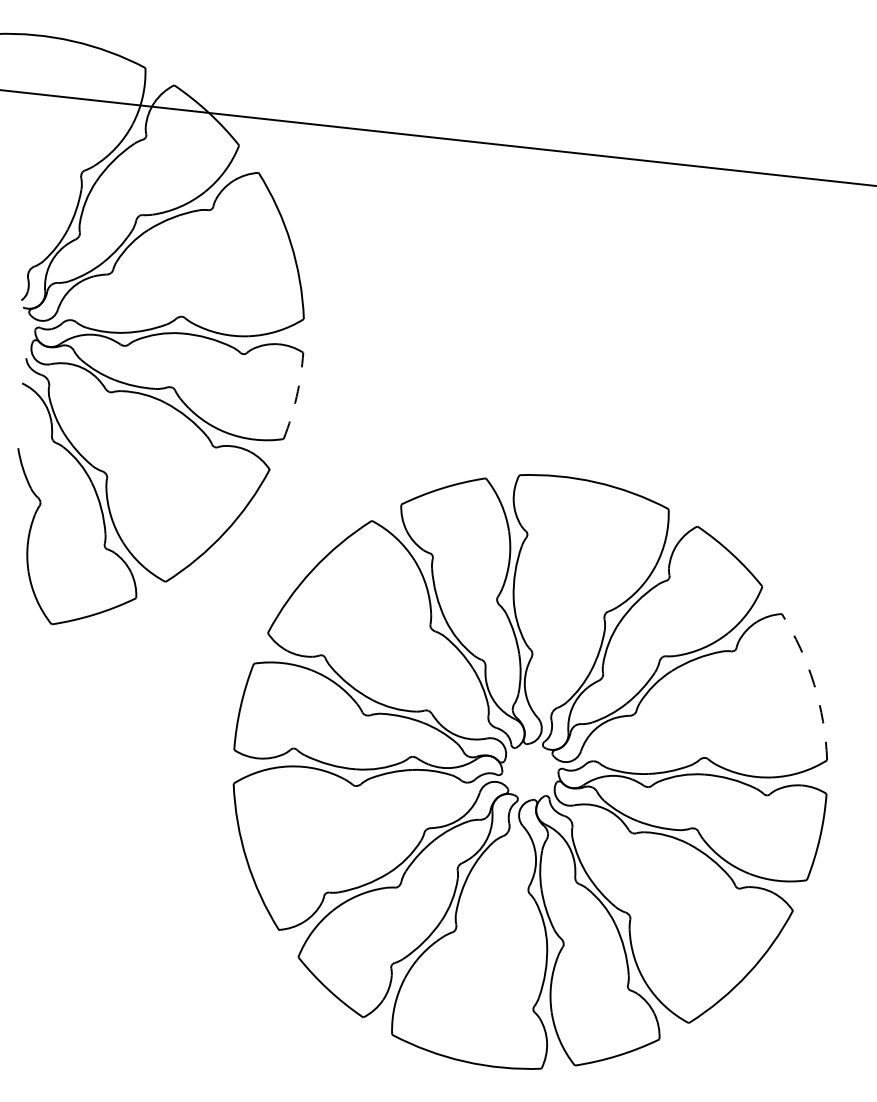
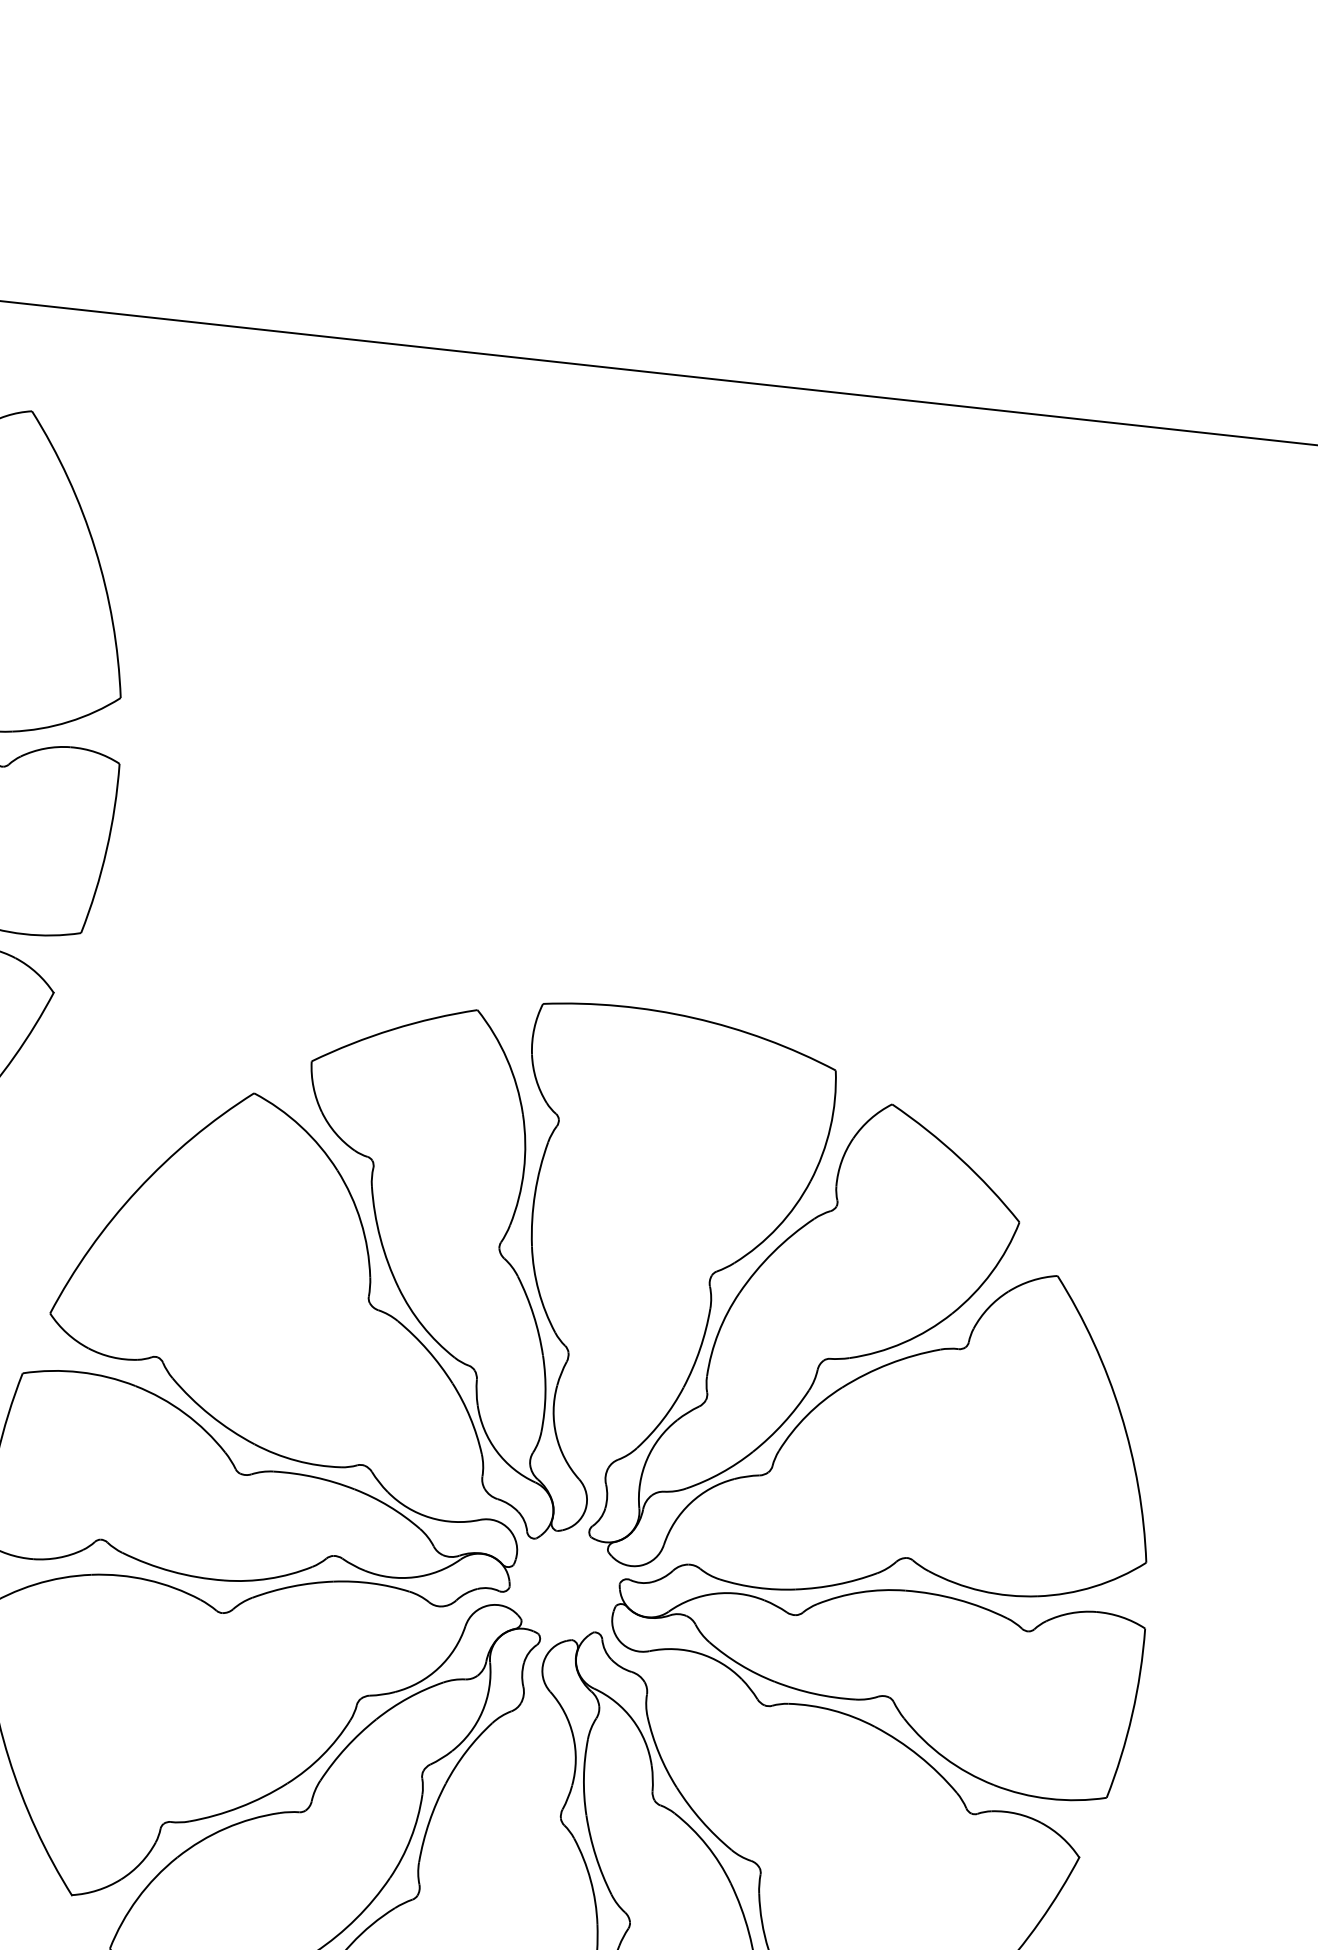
arc: (296, 396) -> (106, 849), dashed -> solid
arc: (814, 684) -> (1121, 1414), dashed -> solid

